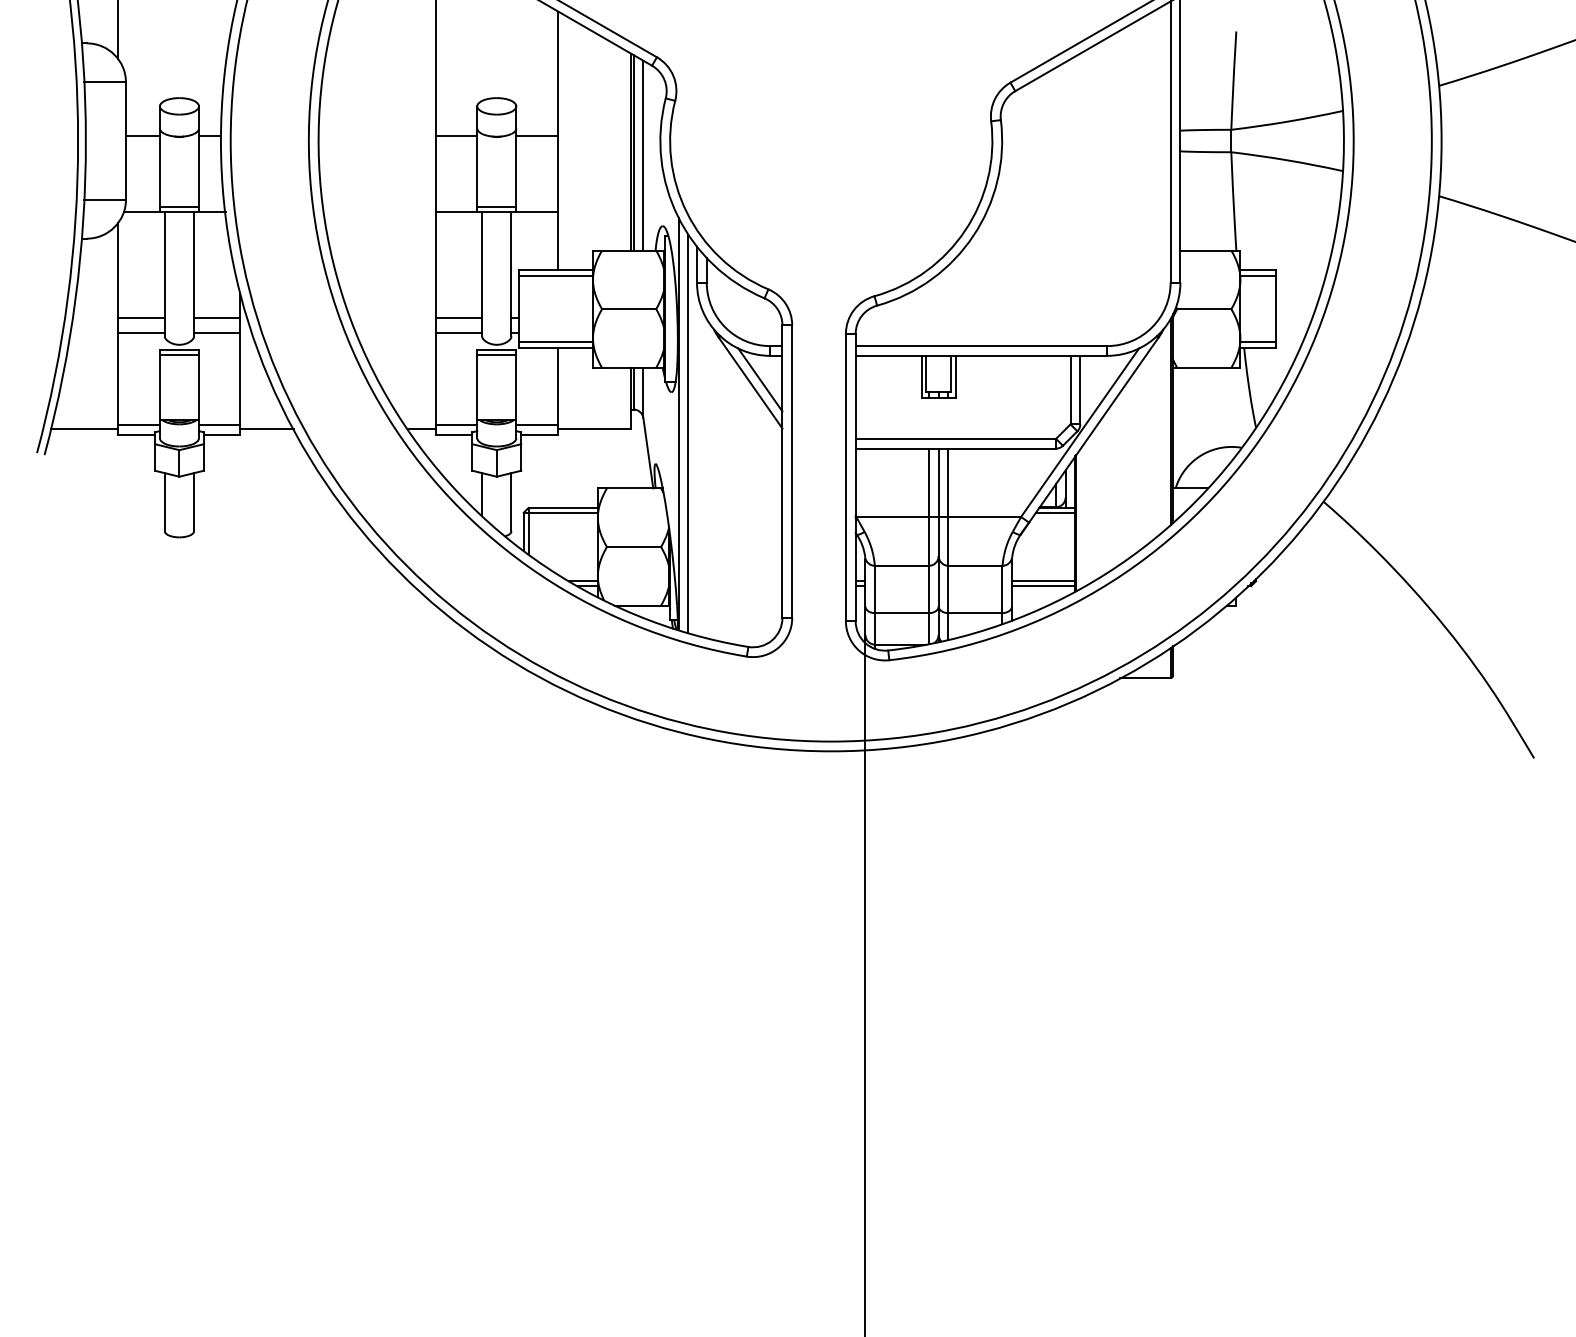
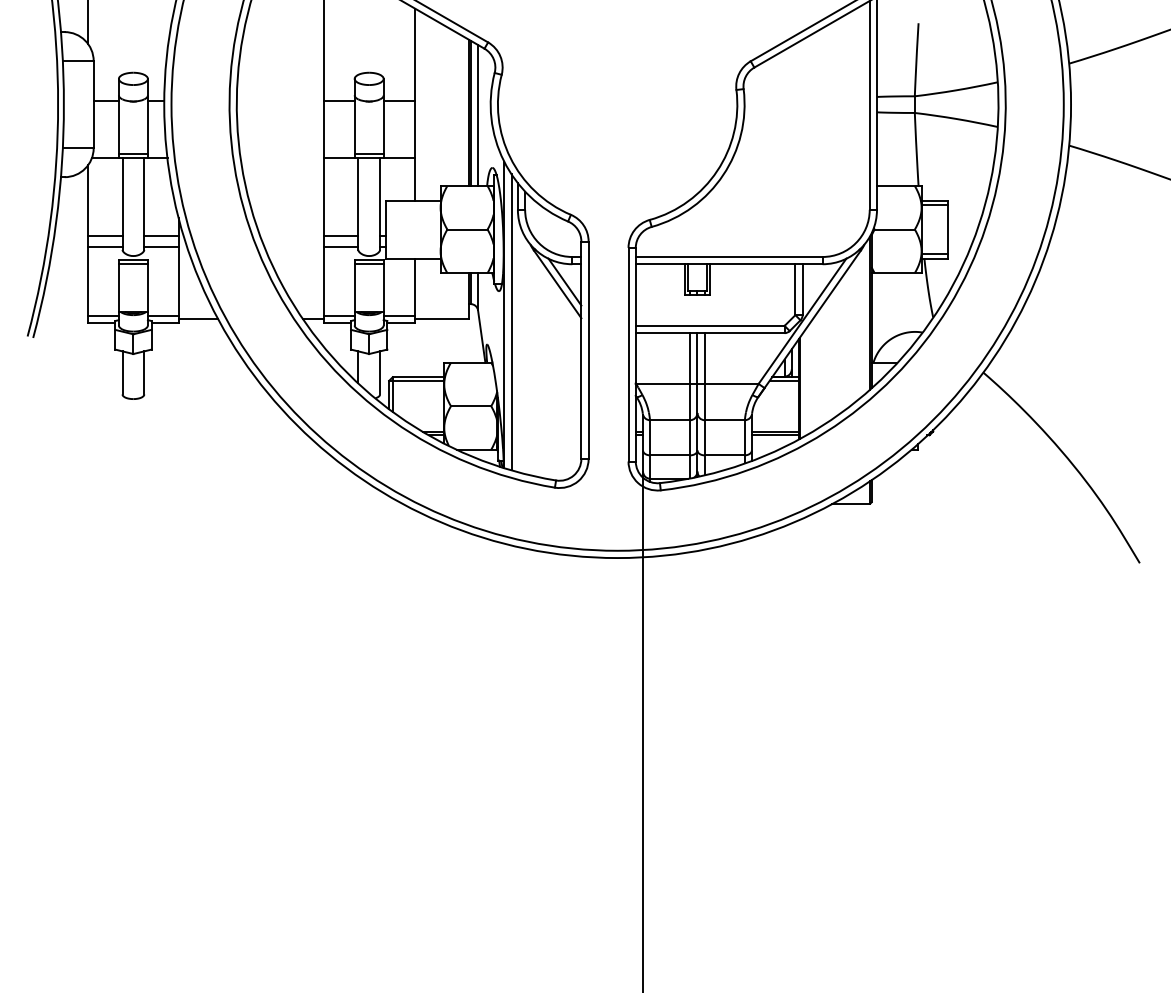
line: (555, 276) -> (412, 205), removed
line: (555, 342) -> (412, 254), removed
line: (85, 428) -> (63, 318), removed

